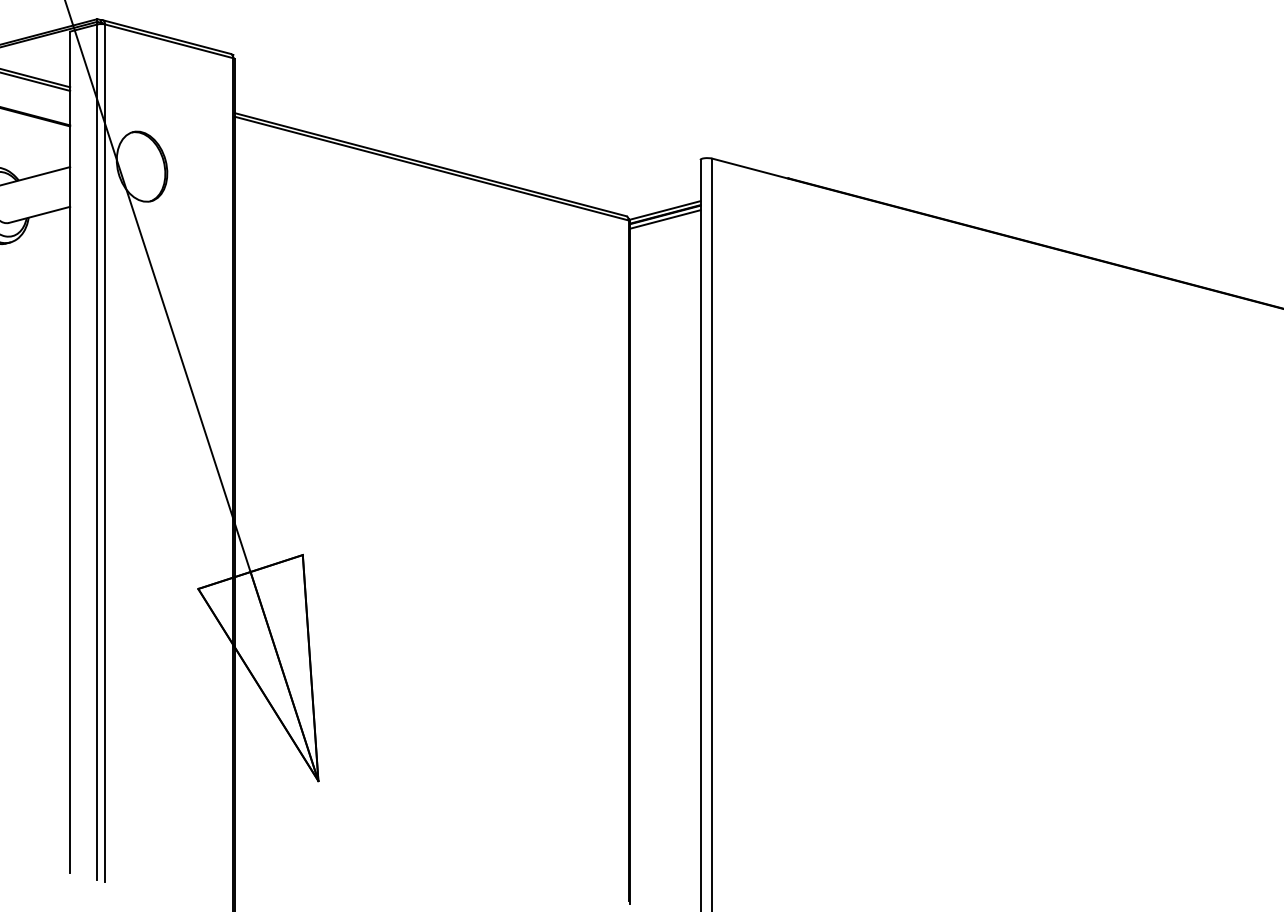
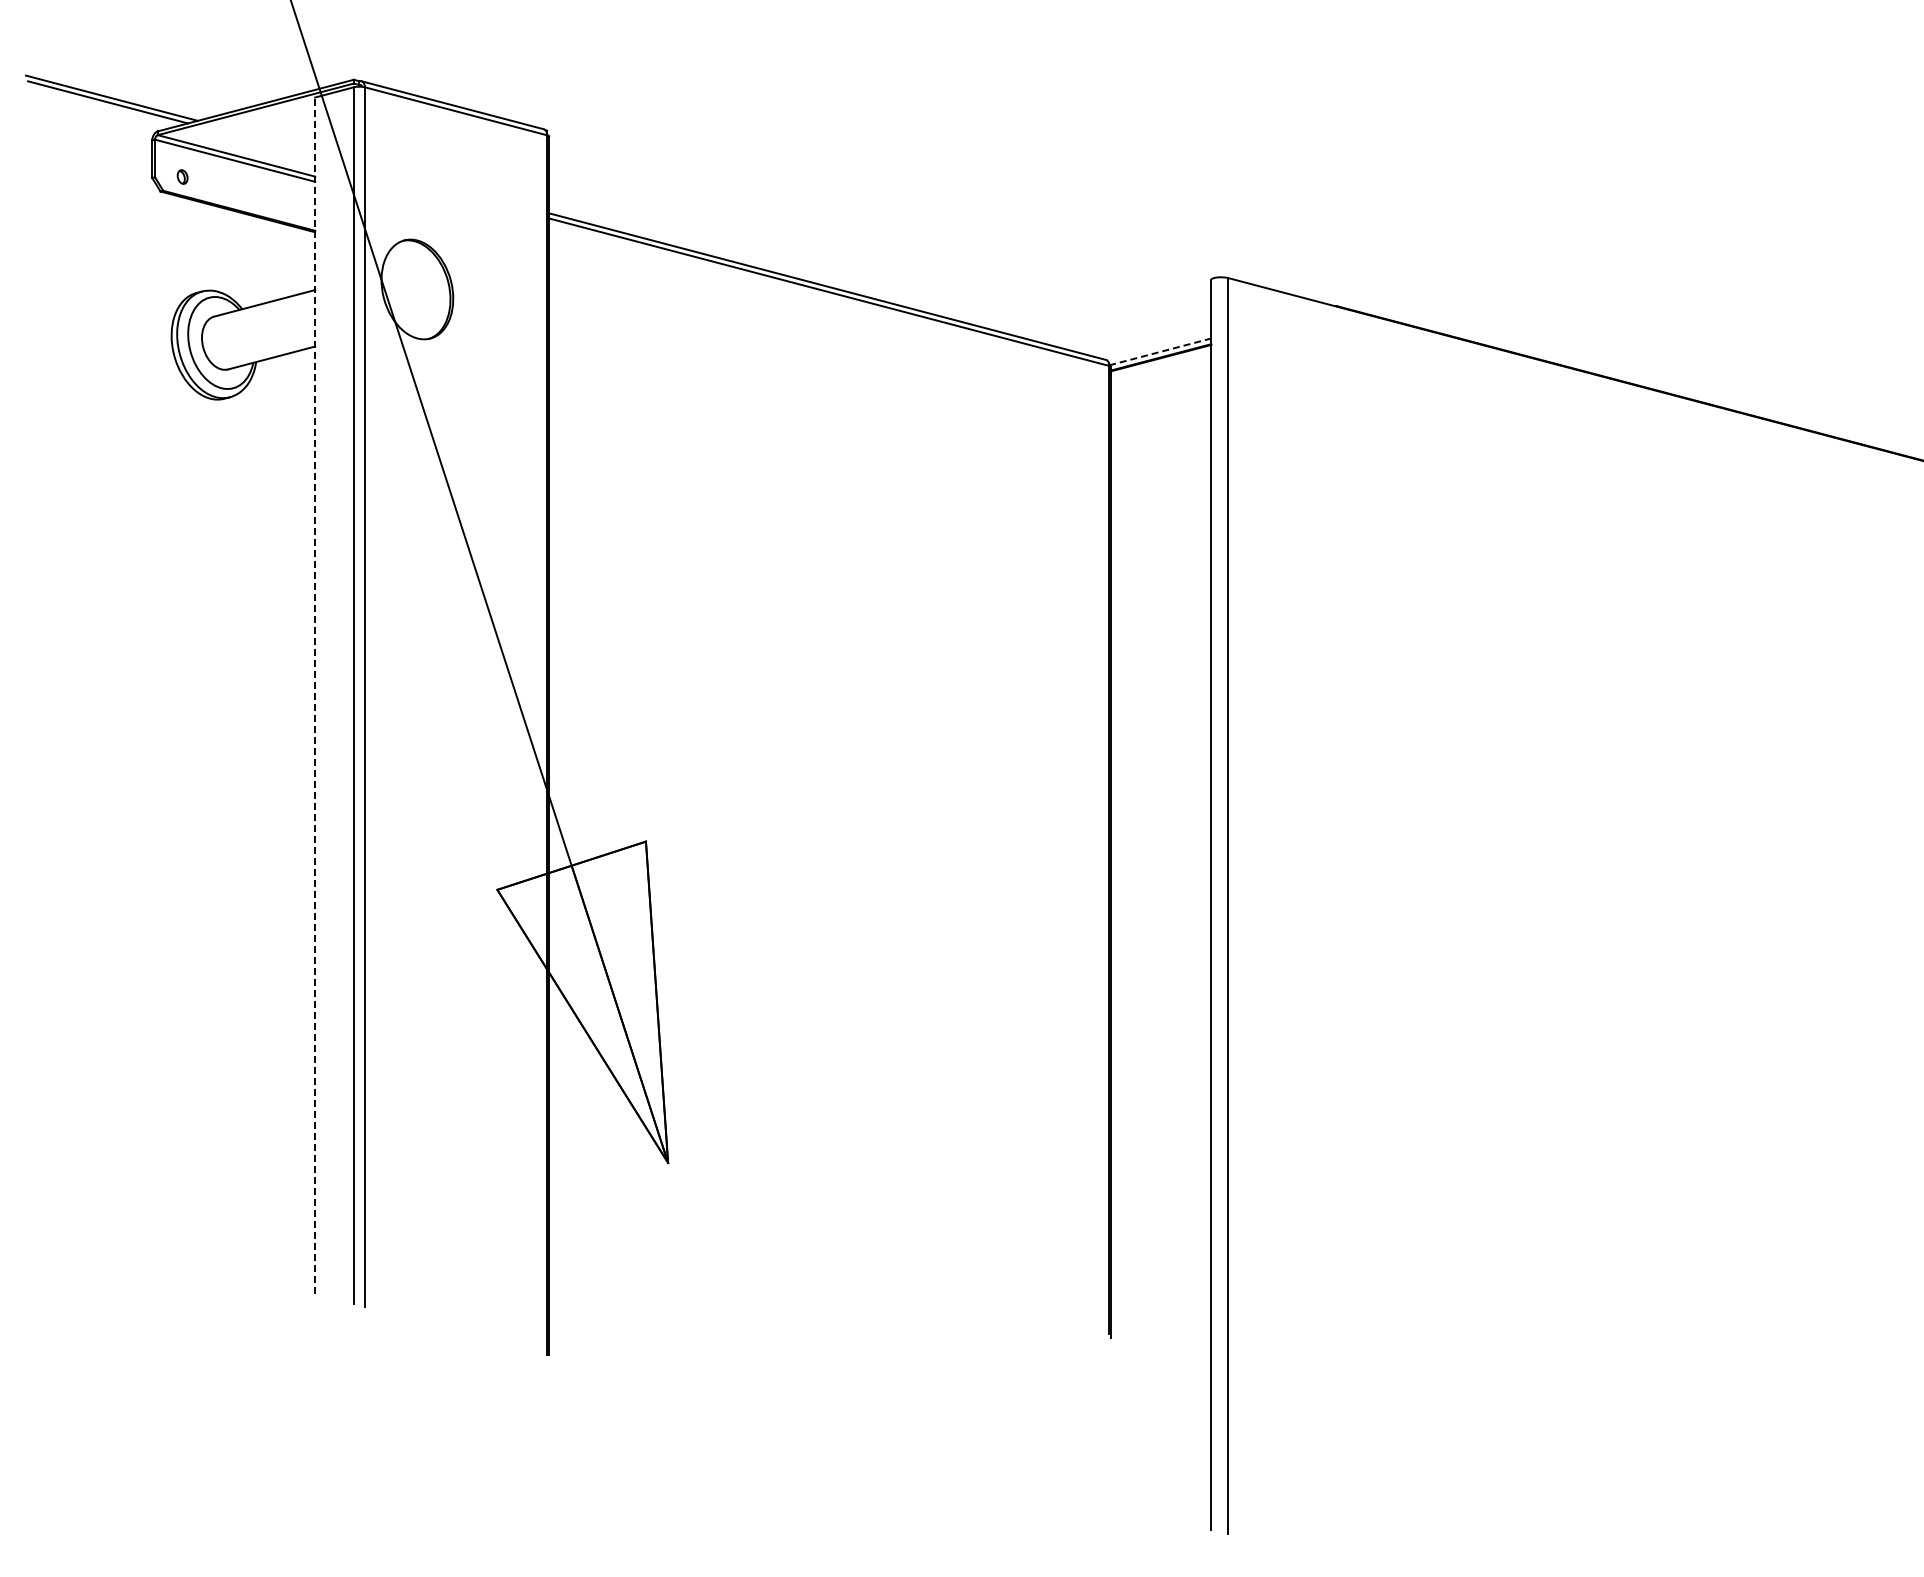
line: (664, 210) -> (1160, 351), solid -> dashed
line: (665, 219) -> (1161, 364), removed
line: (70, 452) -> (315, 695), solid -> dashed

